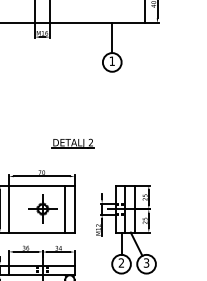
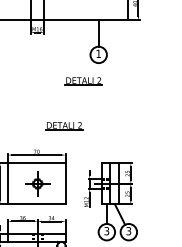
part: (94, 92) -> (83, 81), added
line: (65, 208) -> (57, 183), removed
text: (121, 263) -> (106, 231), 2 -> 3

